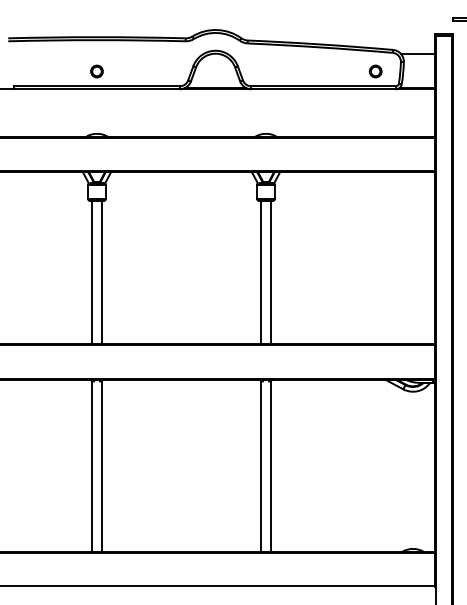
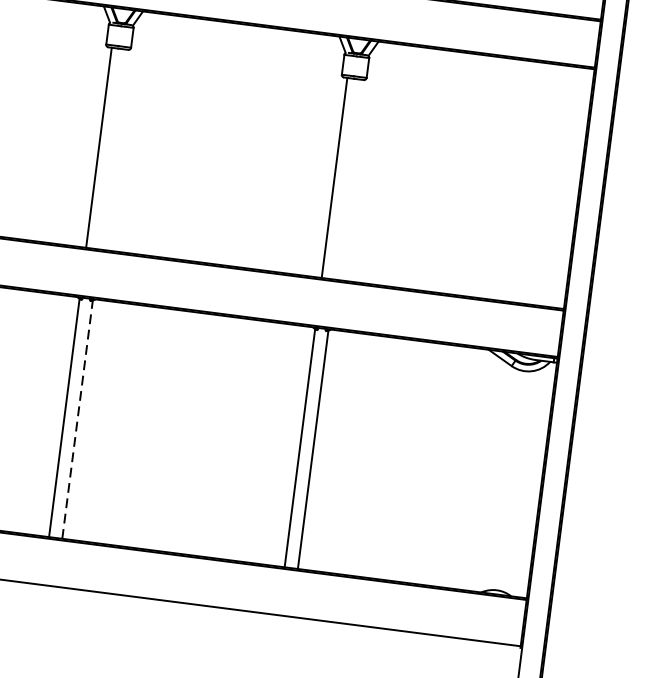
line: (101, 272) -> (111, 149), removed
line: (270, 272) -> (347, 179), removed
line: (101, 465) -> (77, 418), solid -> dashed

